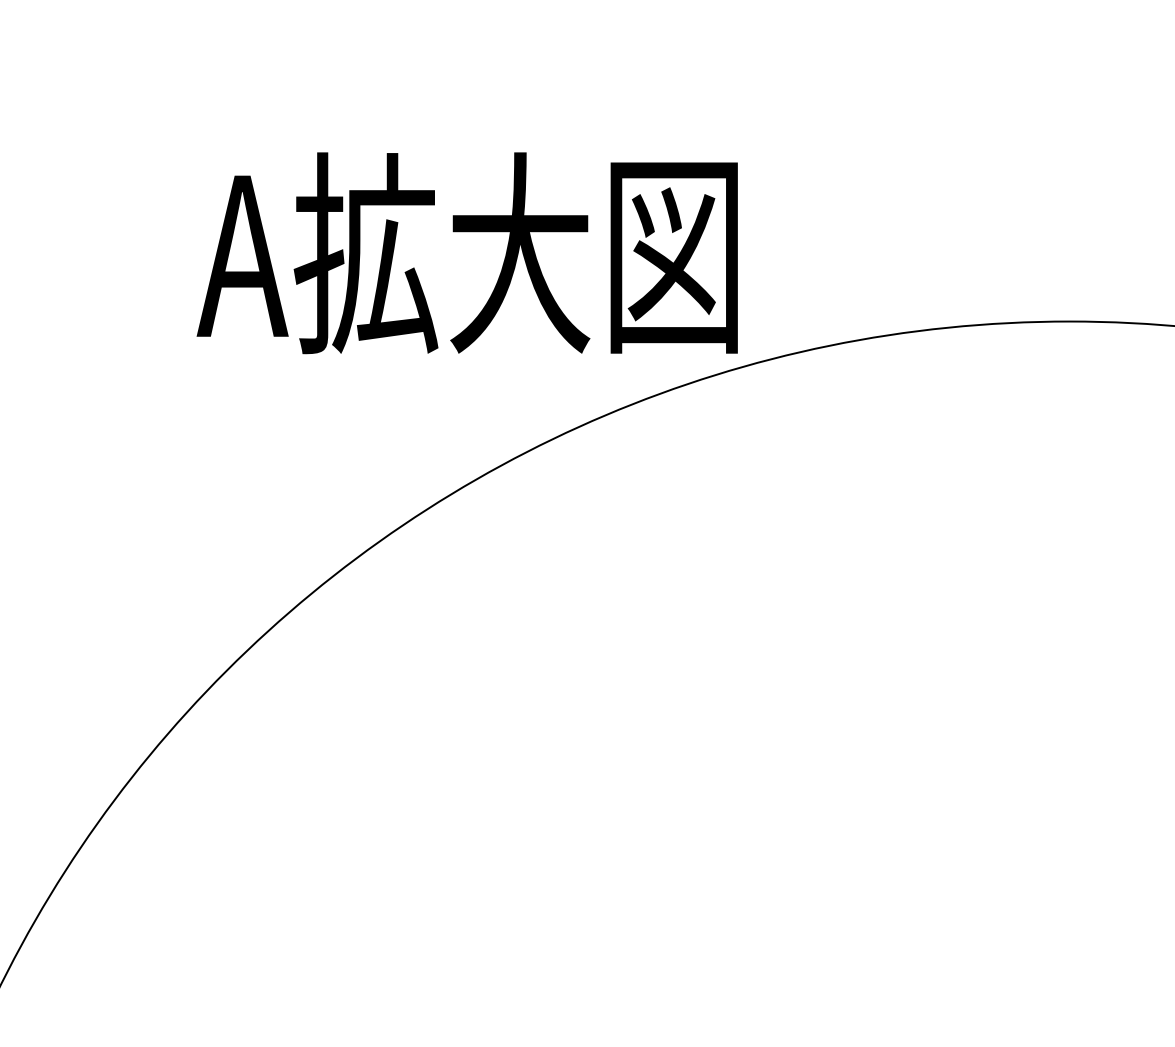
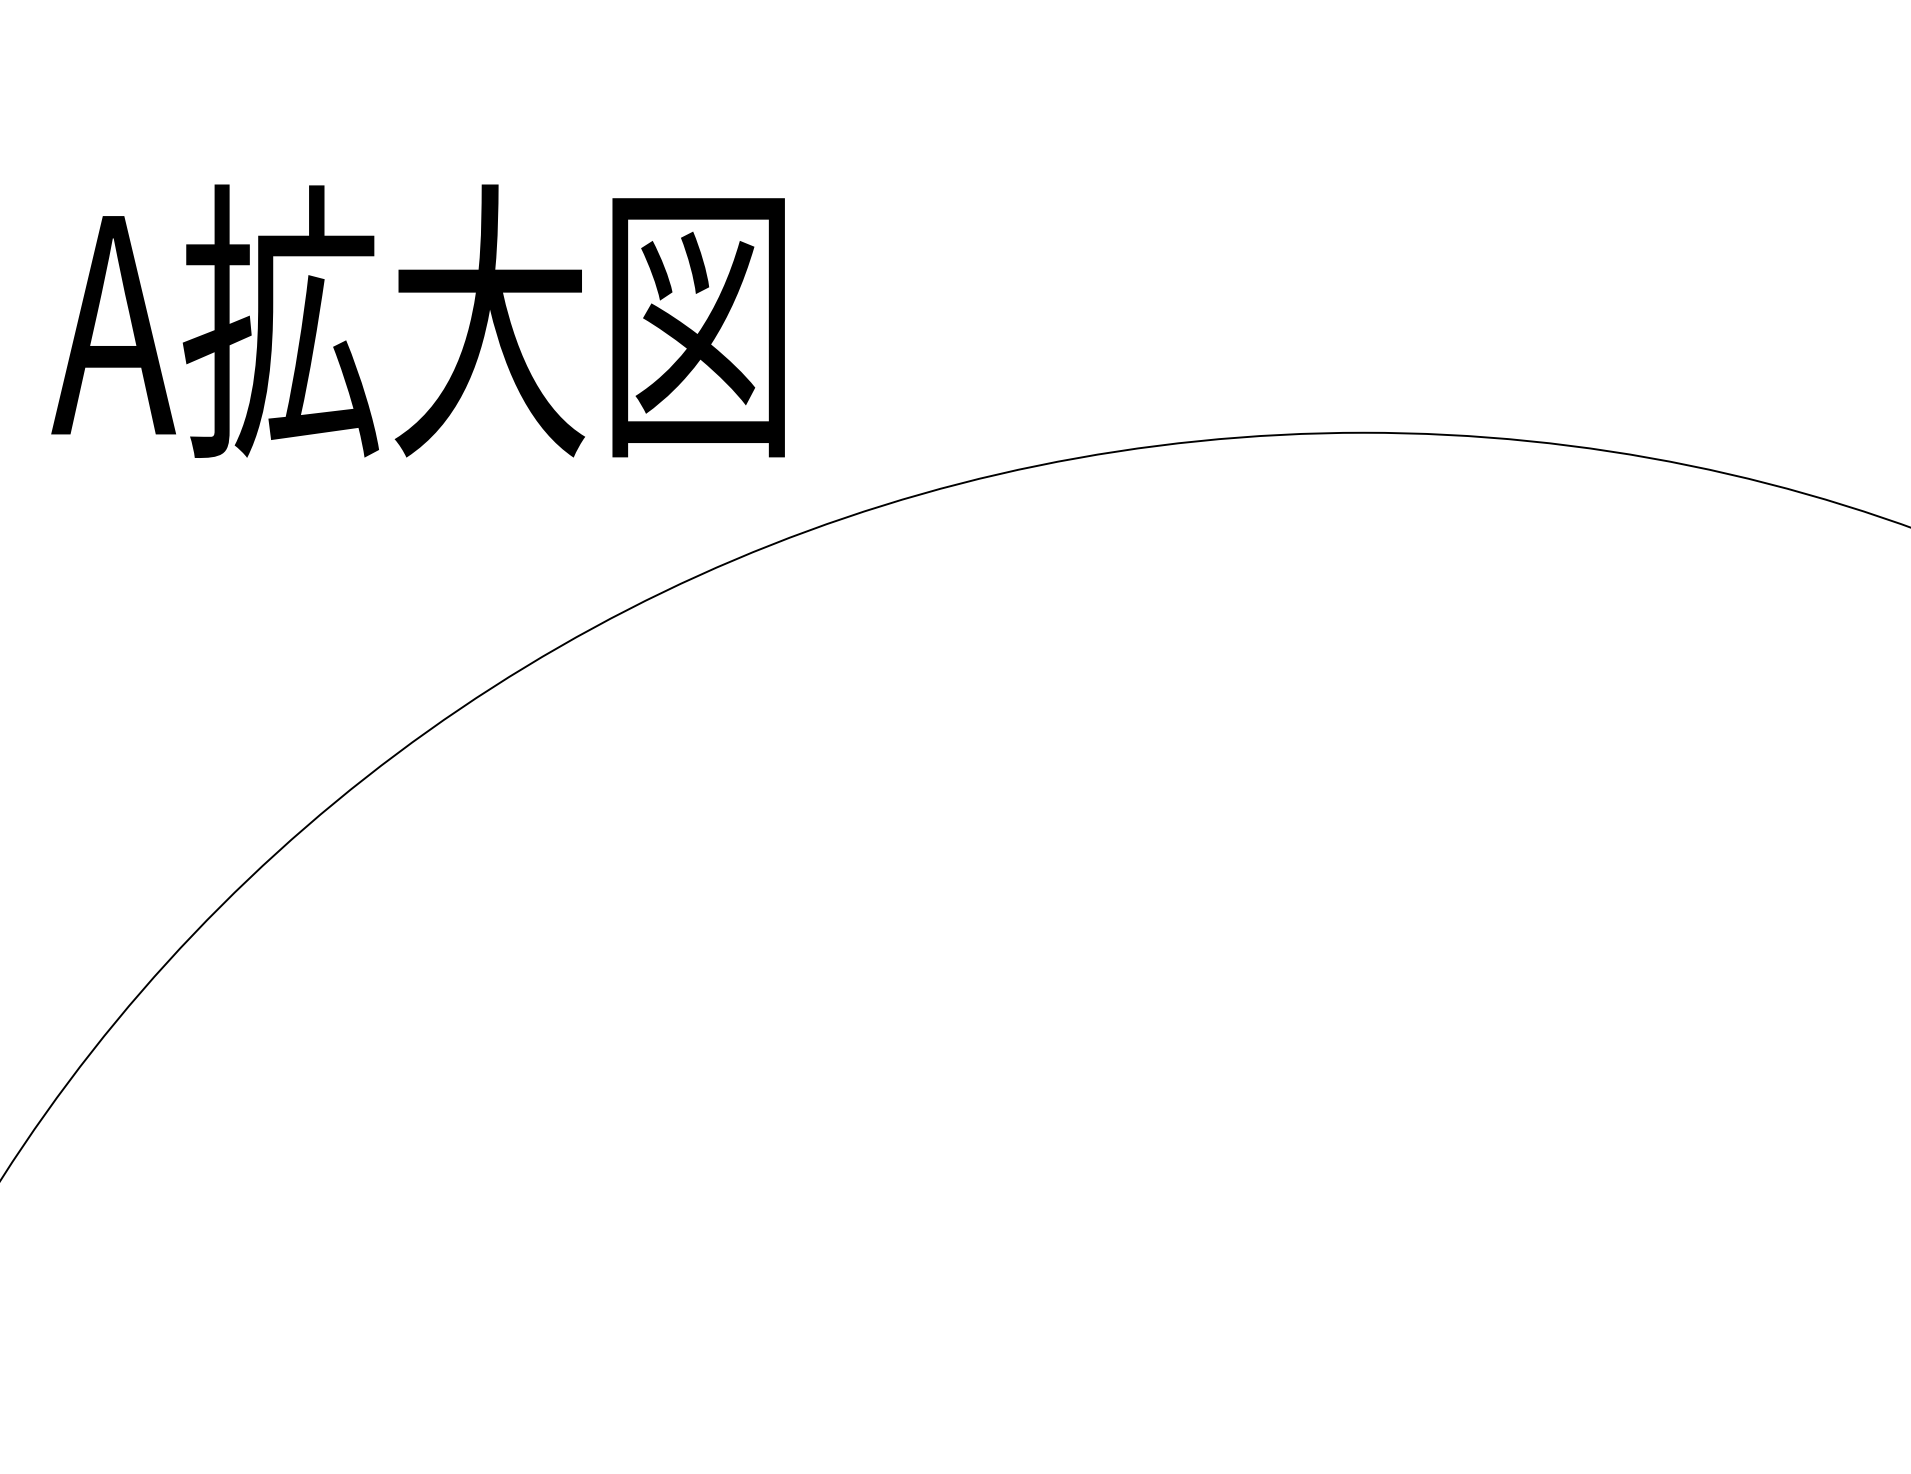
text: (466, 252) -> (417, 320), moved

